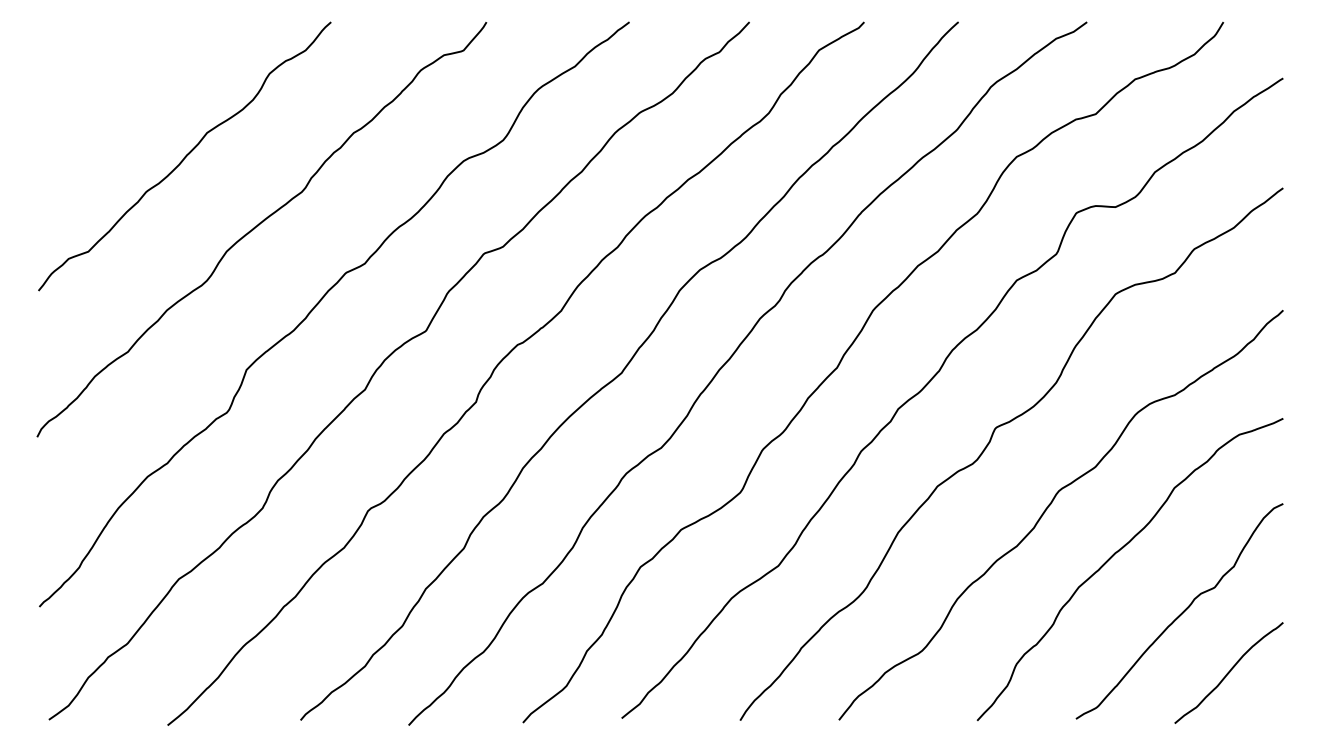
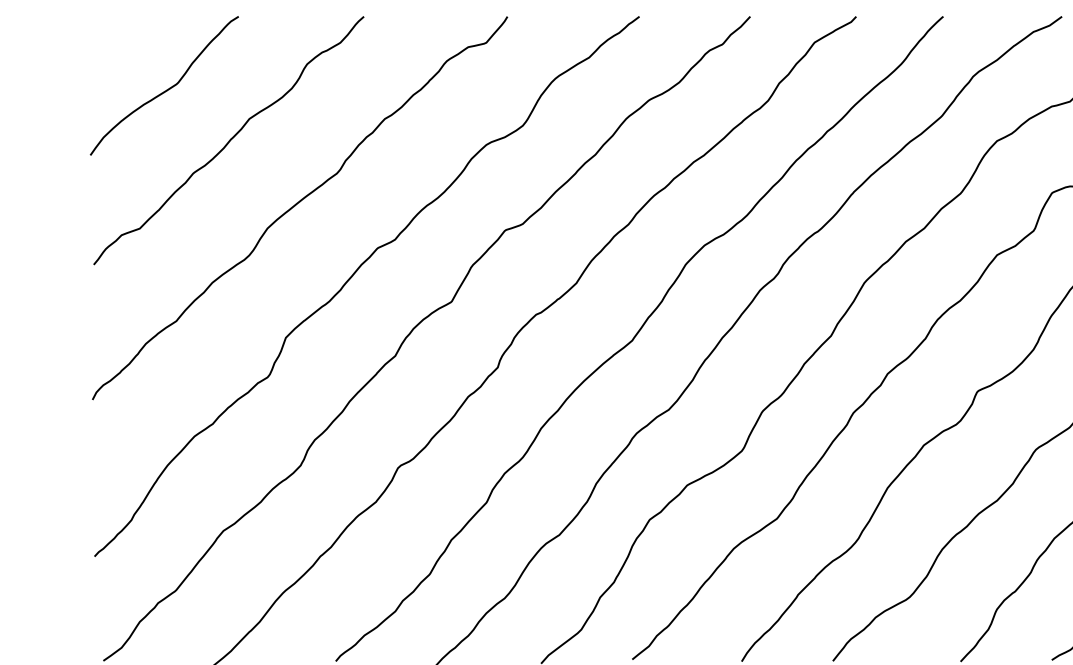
curve: (116, 101) -> (165, 89), added

